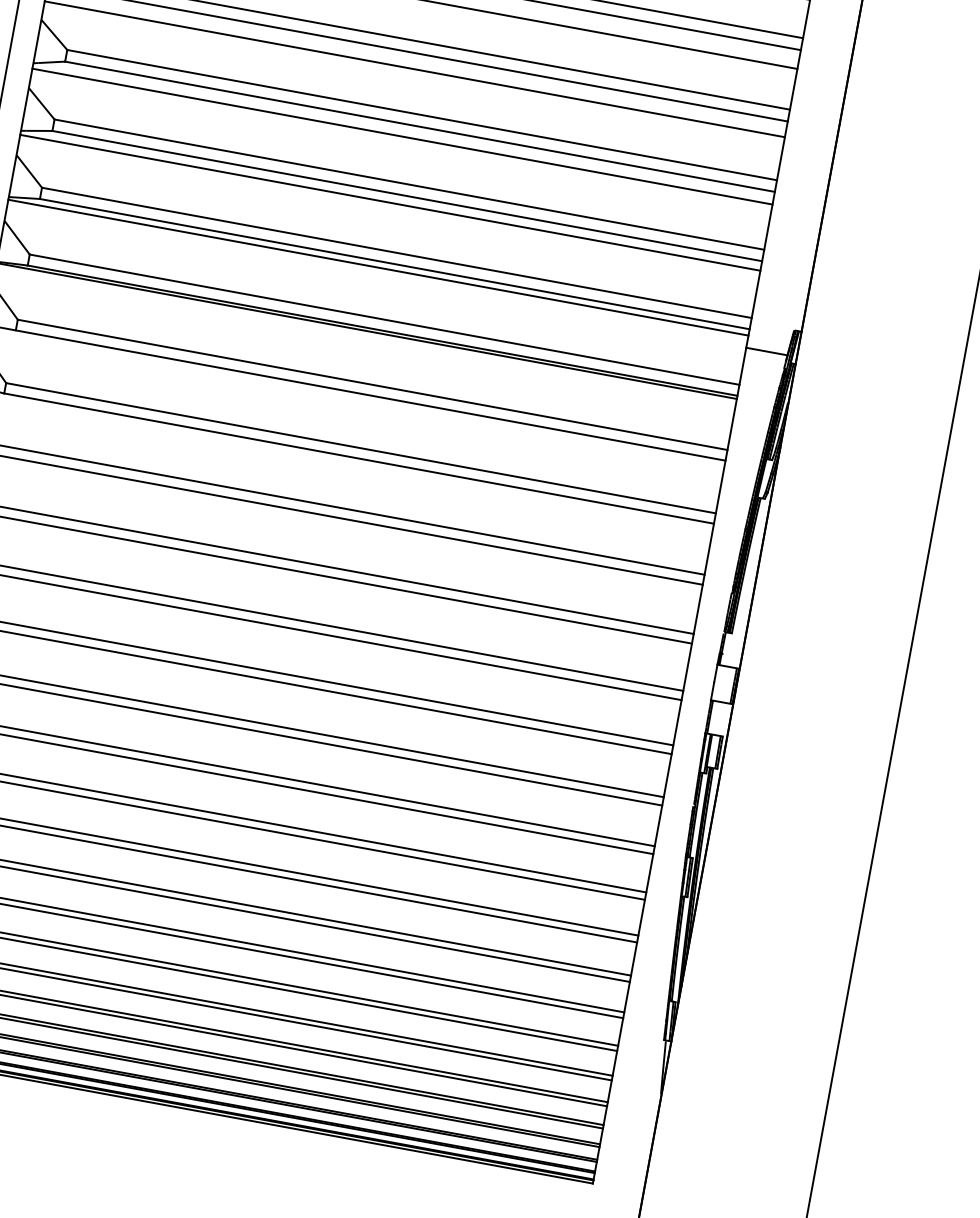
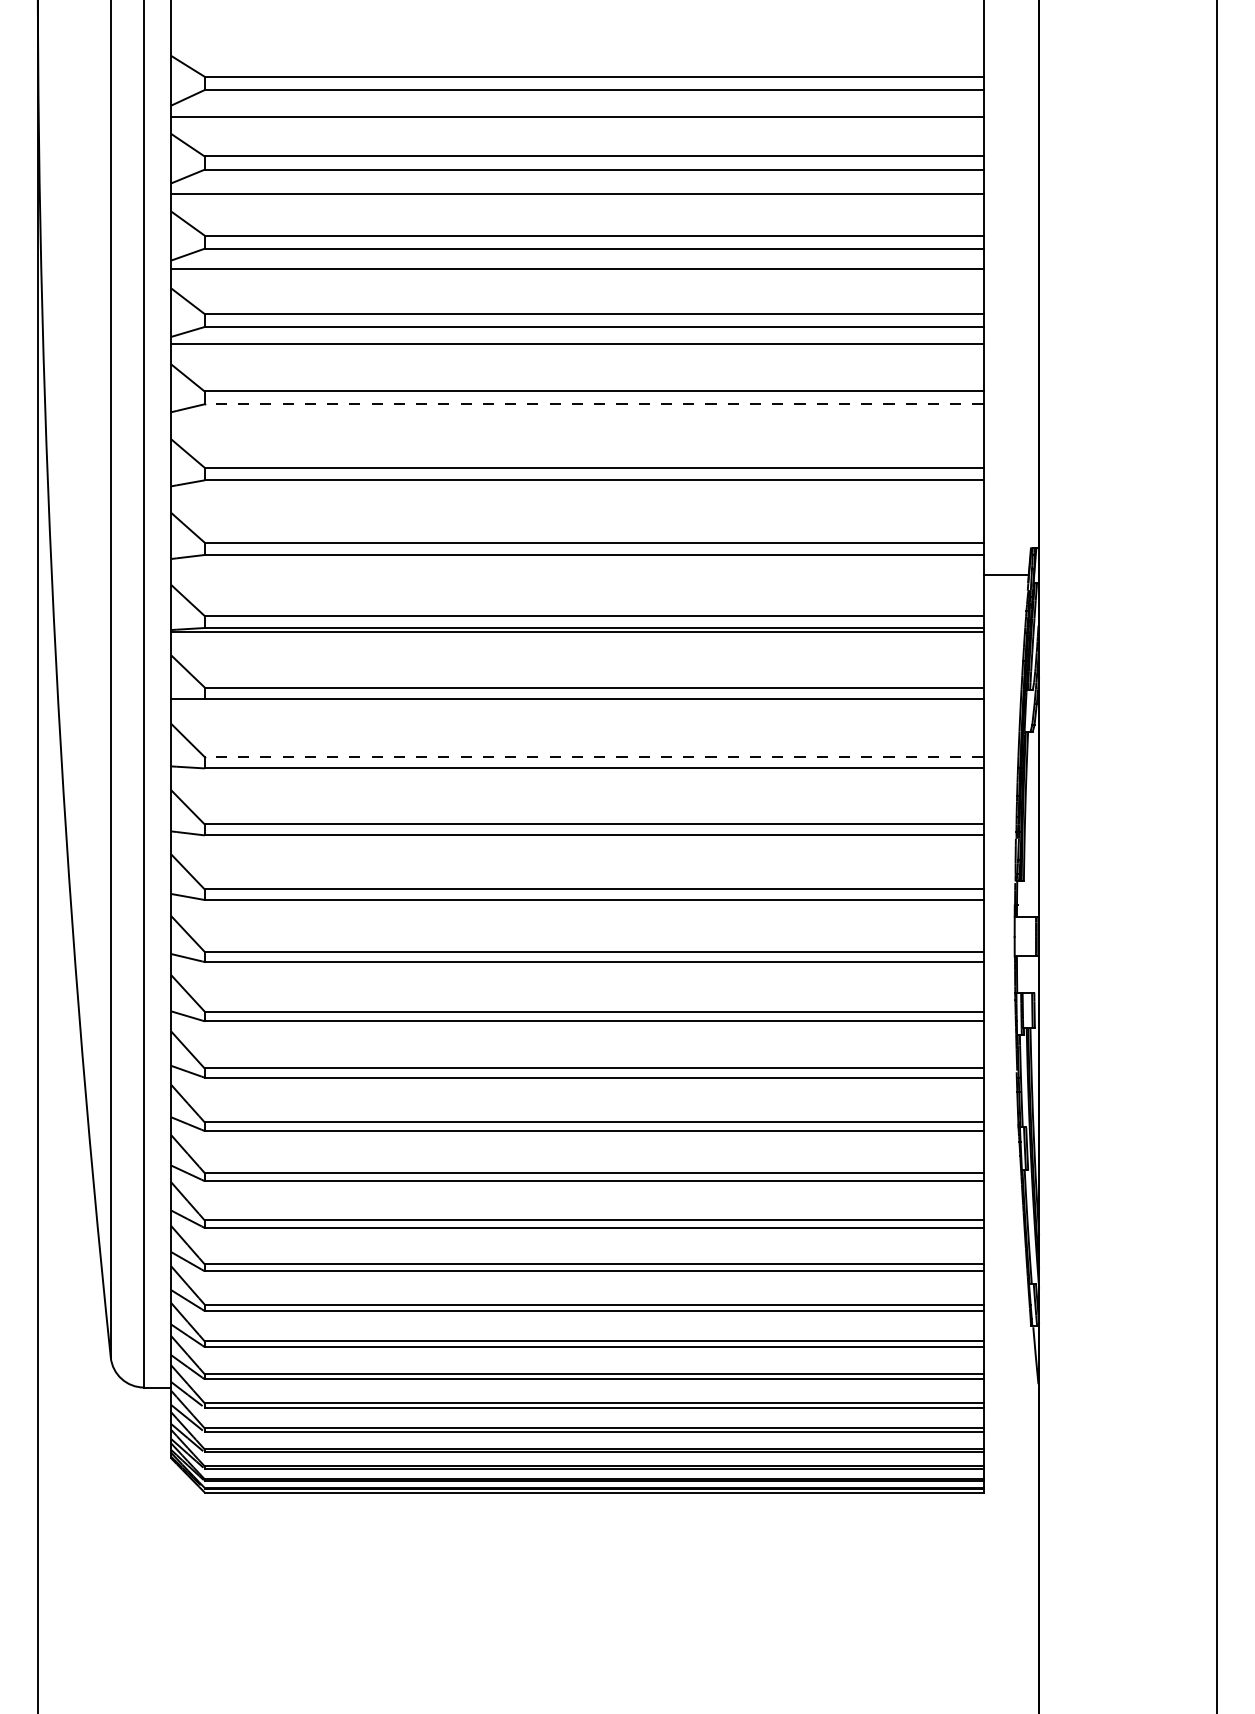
line: (419, 126) -> (593, 404), solid -> dashed
line: (402, 136) -> (577, 418), removed
line: (390, 202) -> (577, 490), removed
line: (378, 267) -> (577, 561), removed
line: (360, 448) -> (593, 757), solid -> dashed

